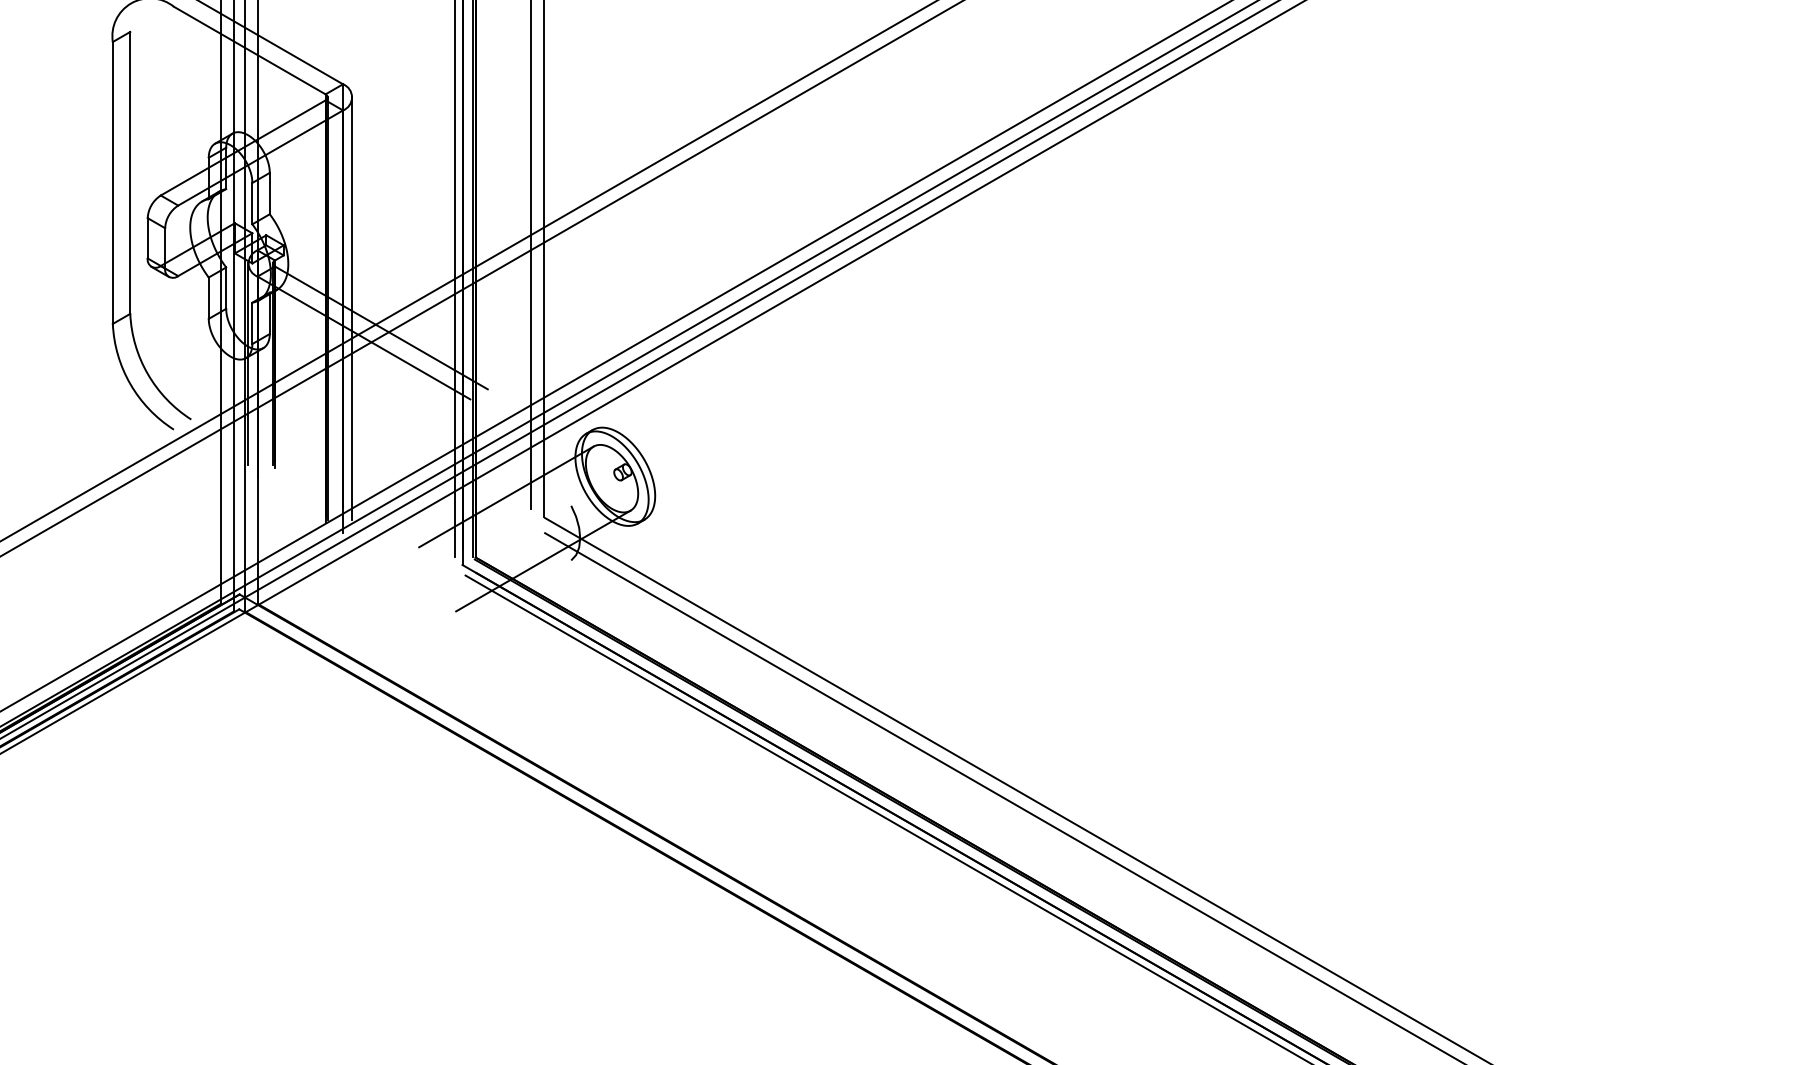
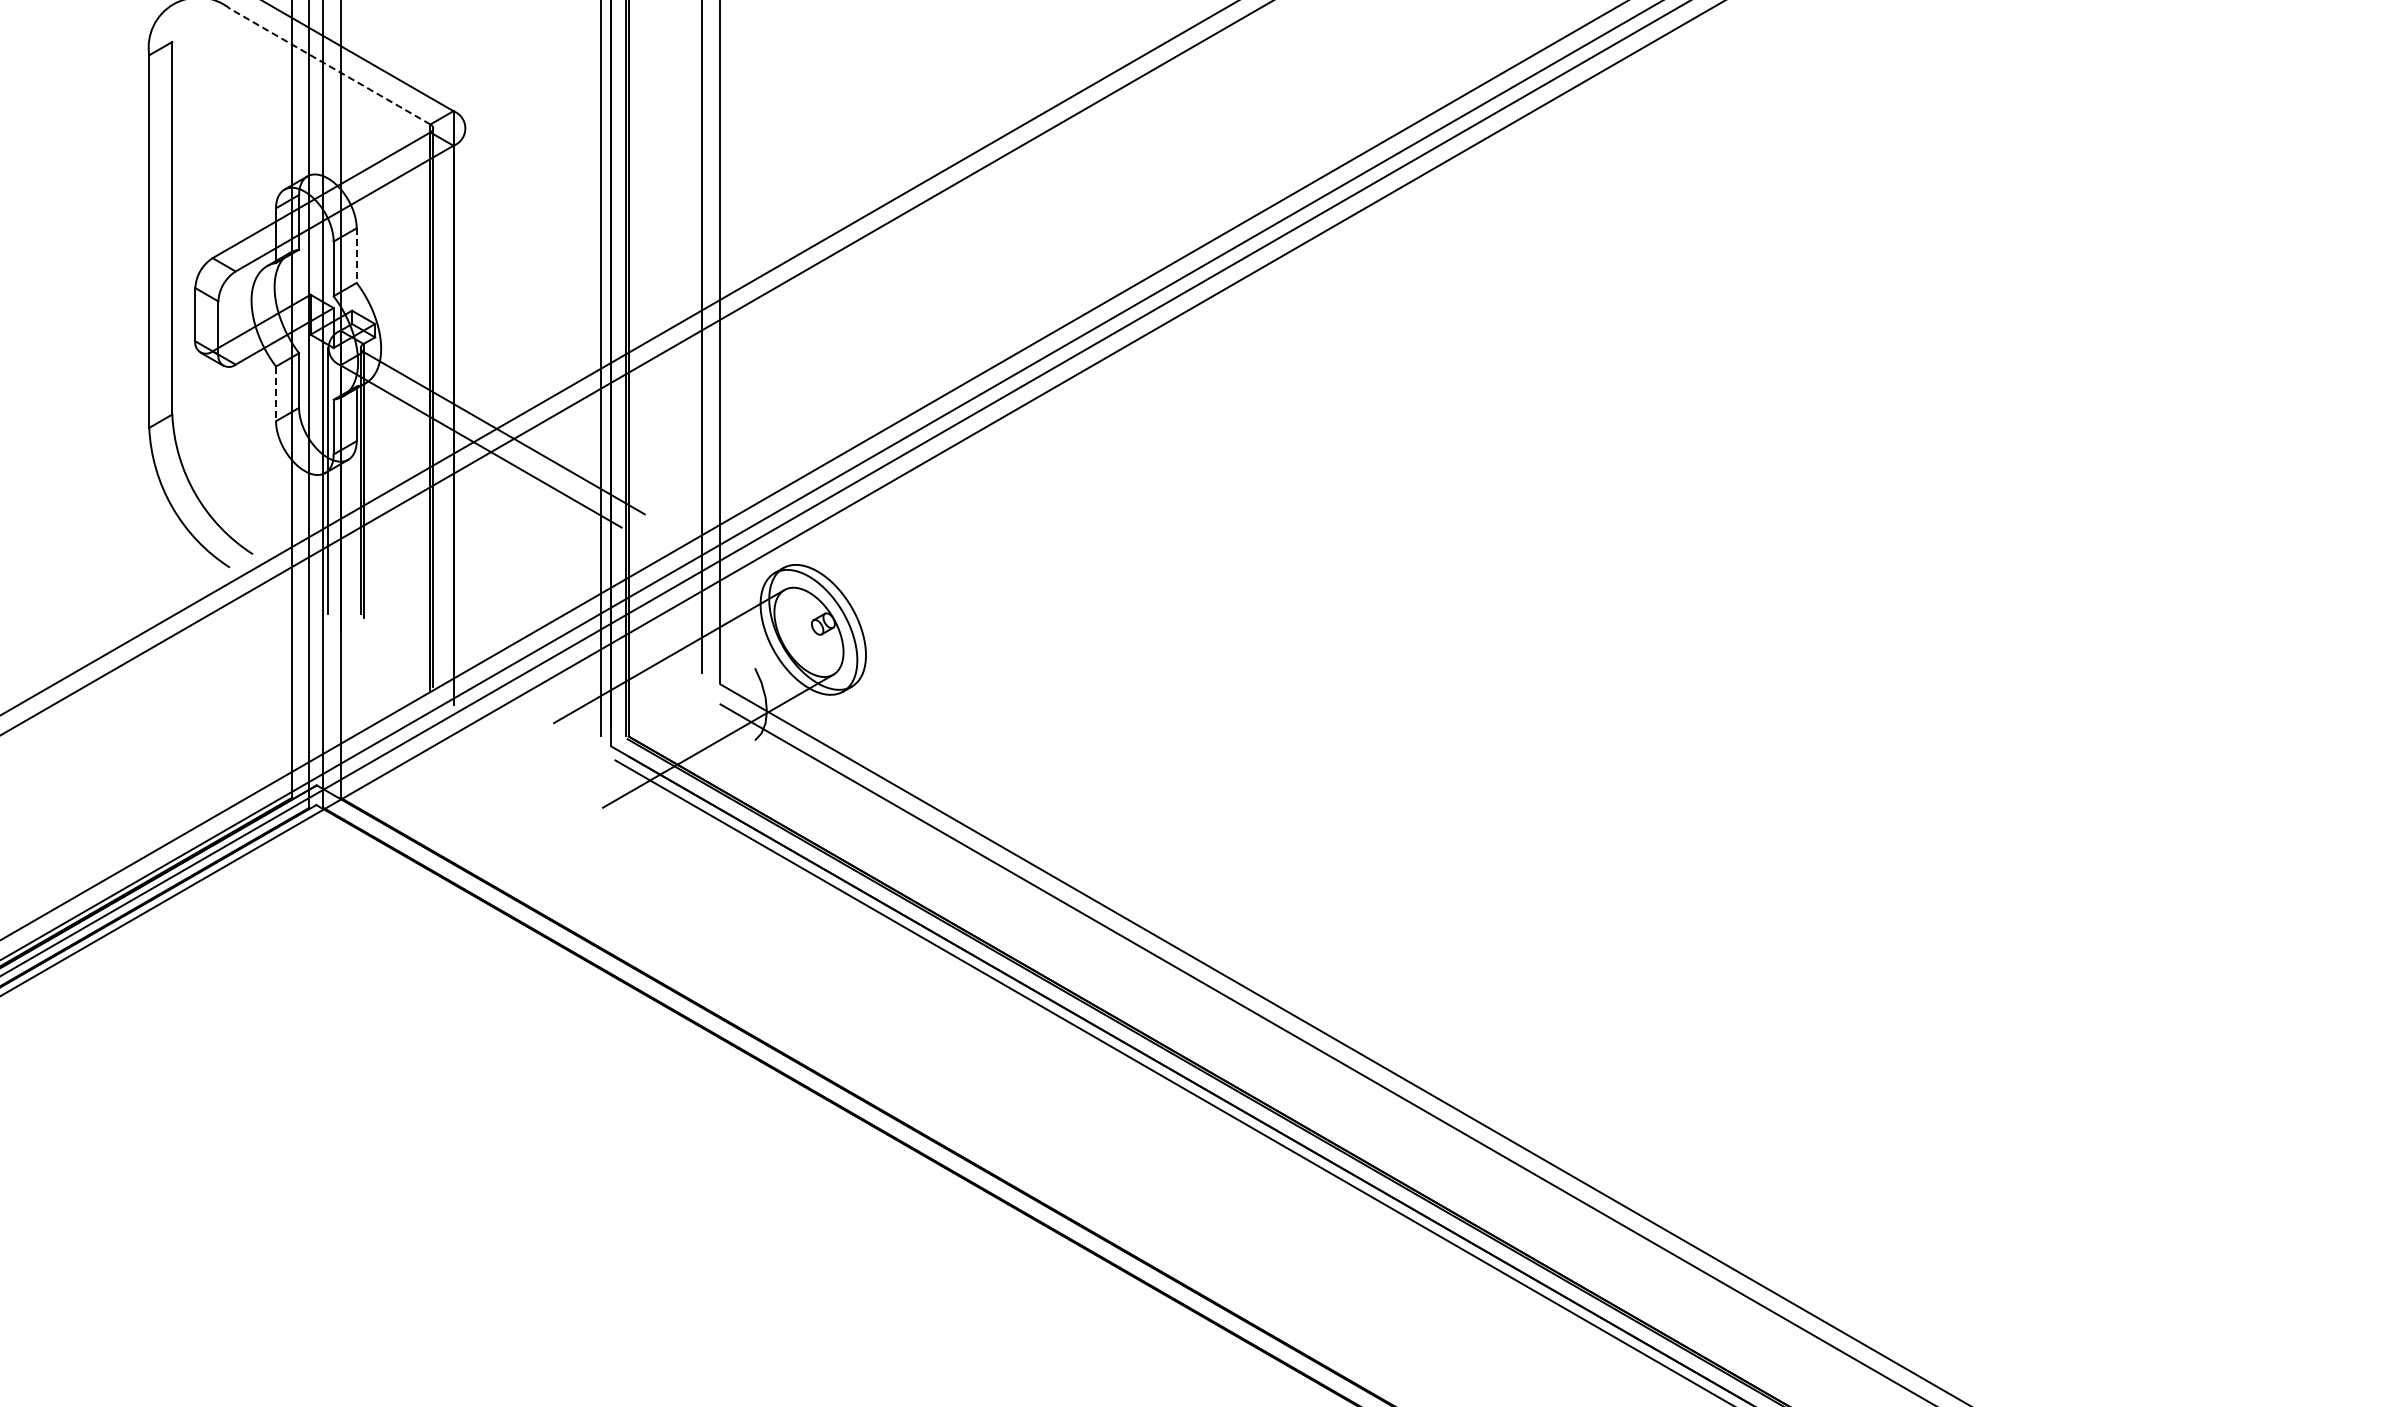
line: (249, 50) -> (330, 66), solid -> dashed
line: (269, 194) -> (356, 256), solid -> dashed
line: (209, 298) -> (276, 394), solid -> dashed
line: (352, 308) -> (465, 407), removed

